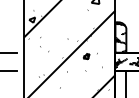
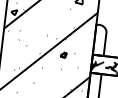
hatch: (120, 37) -> (99, 40), removed

